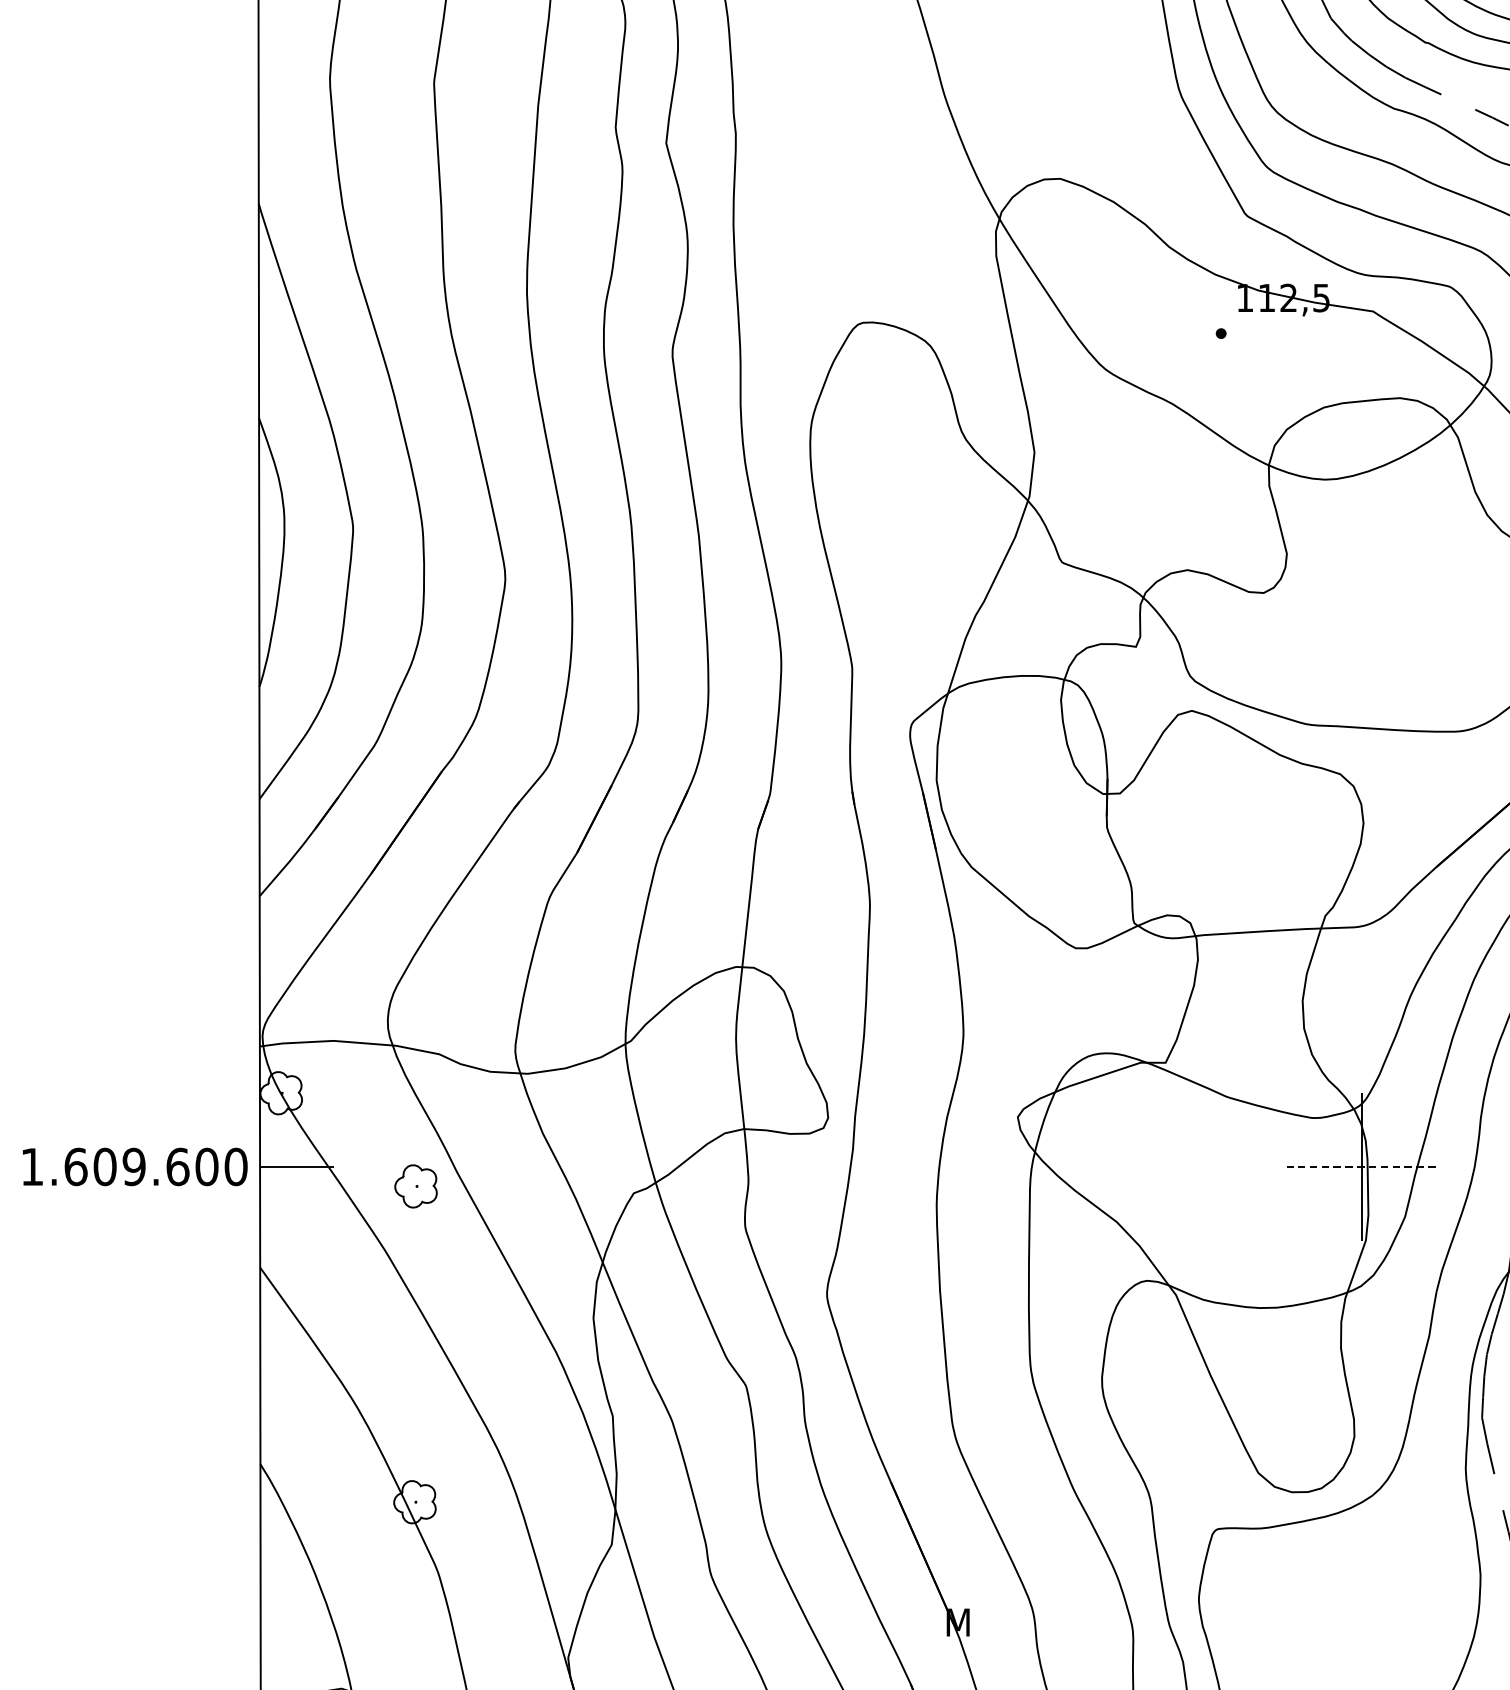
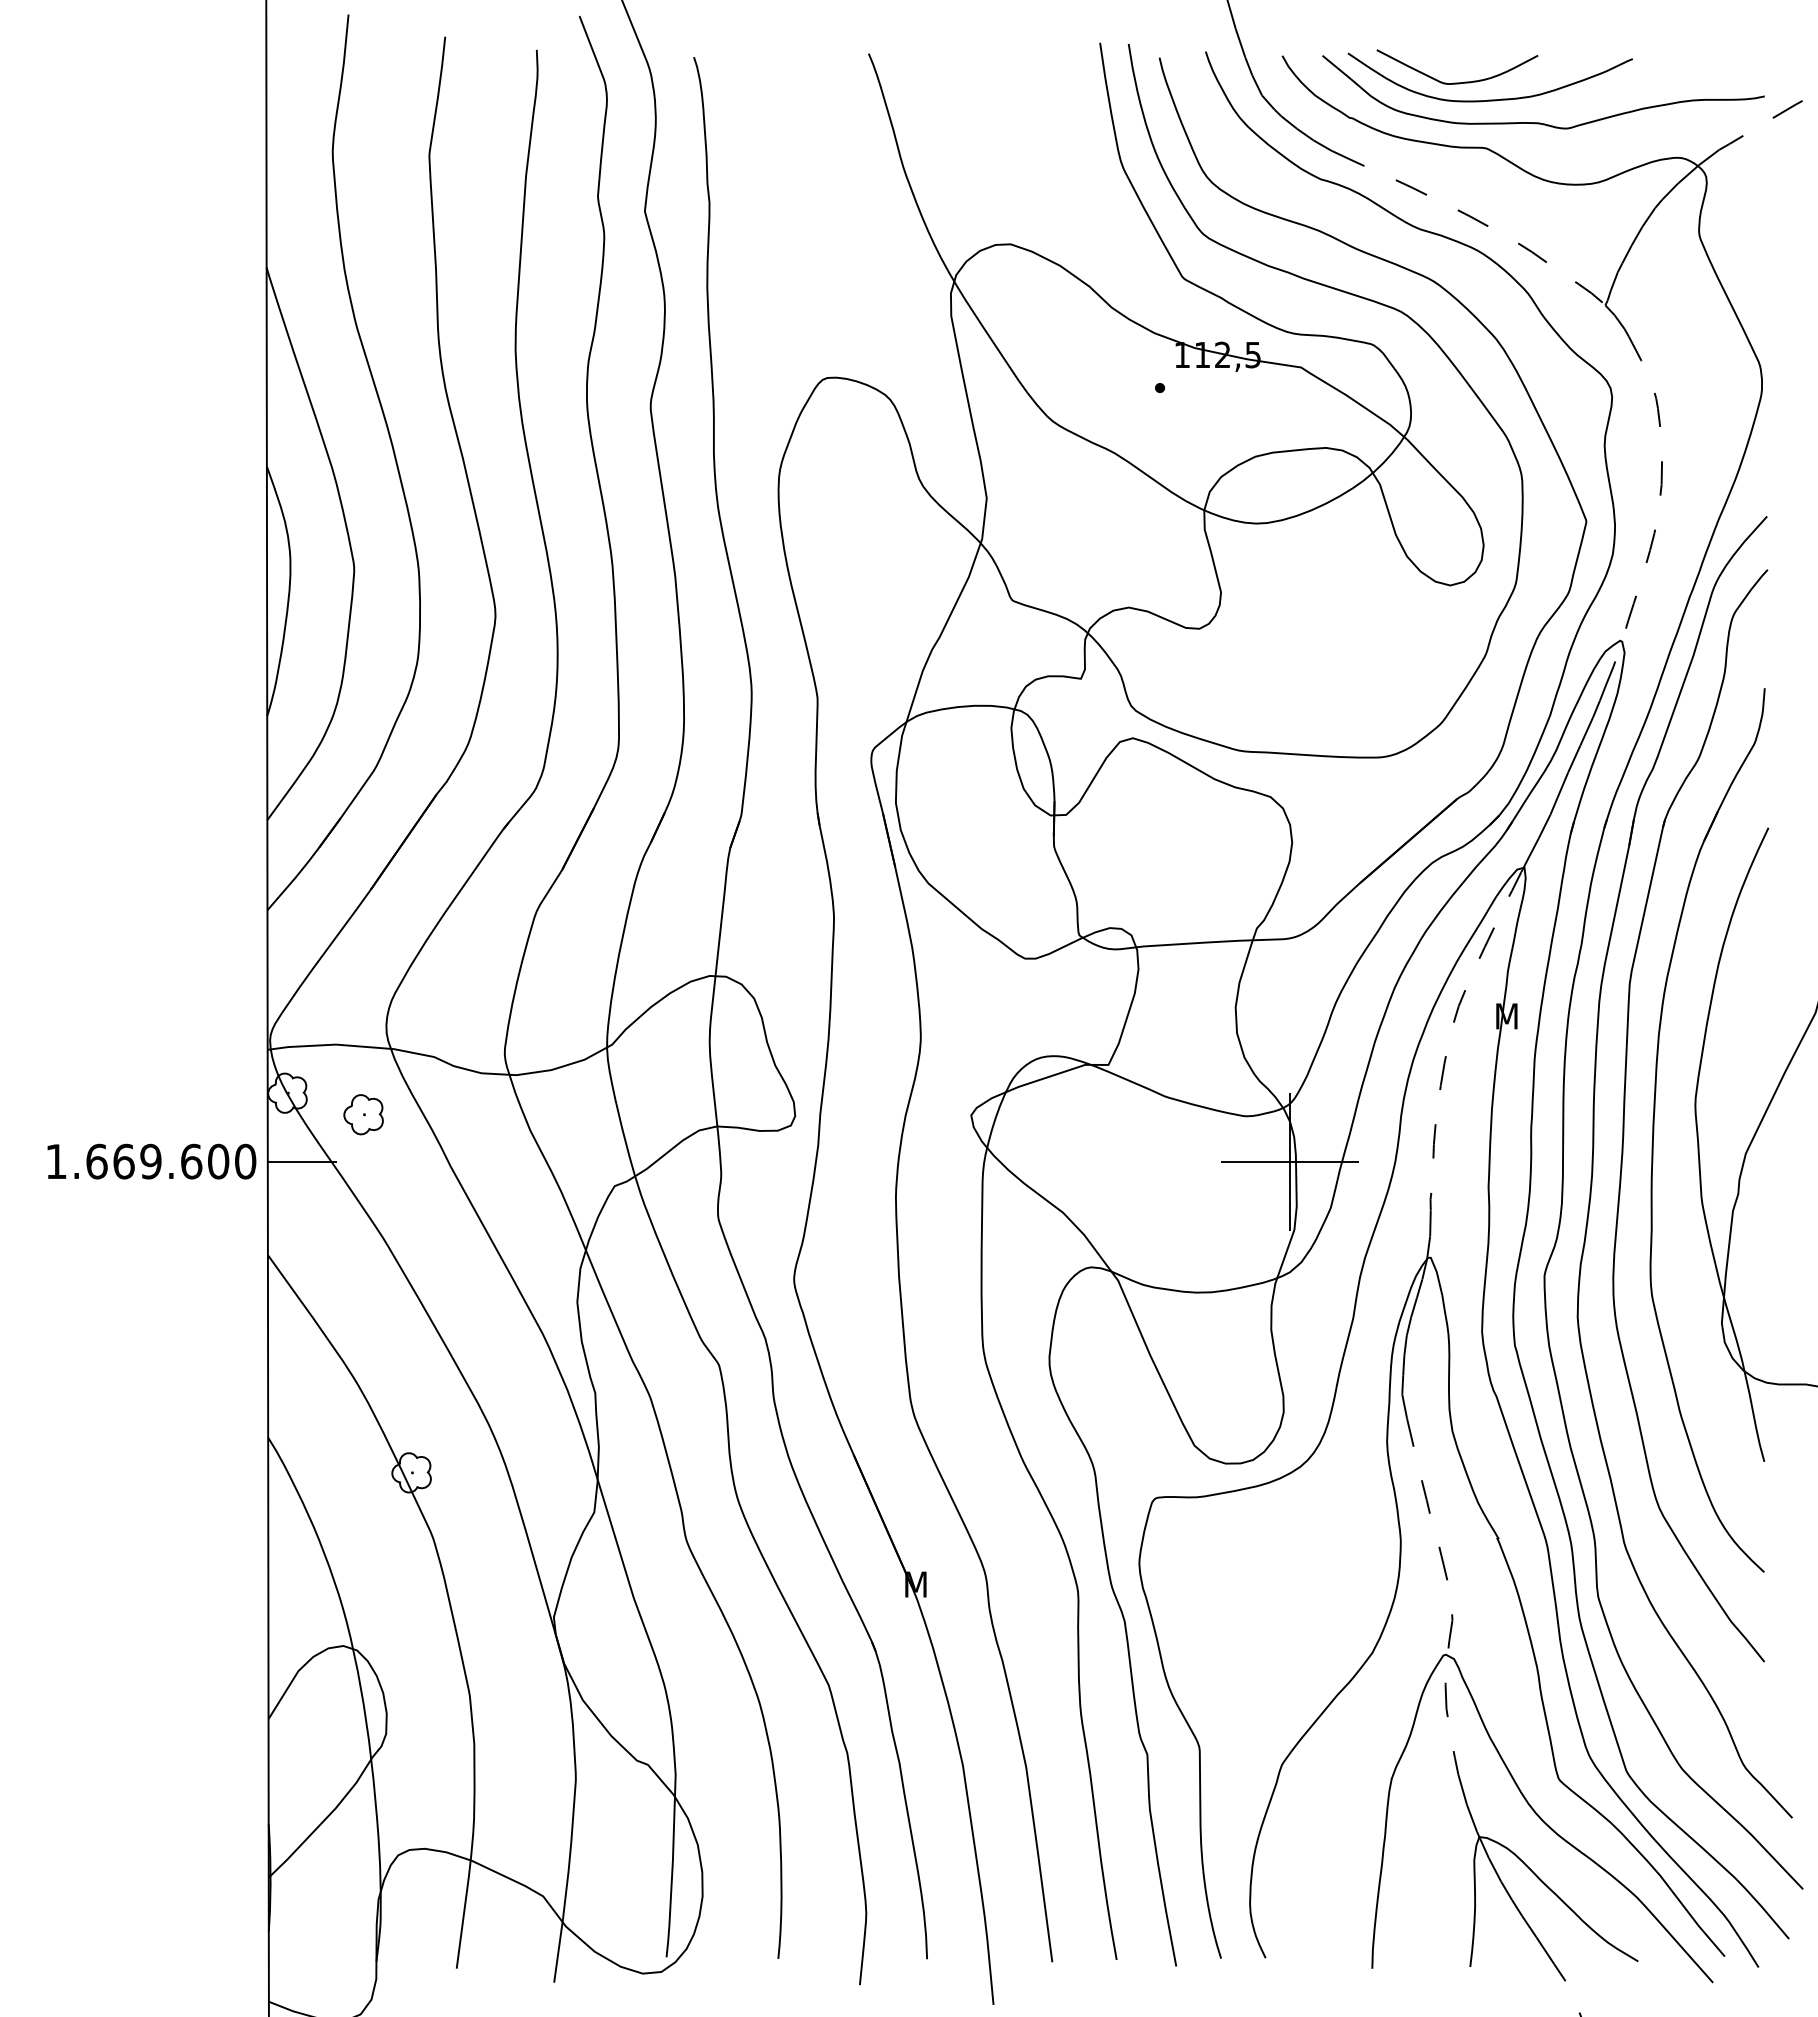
text: (104, 1166) -> (123, 1161), 1.609.600 -> 1.669.600
line: (1361, 1166) -> (1290, 1161), dashed -> solid
part: (415, 1186) -> (363, 1114), moved

